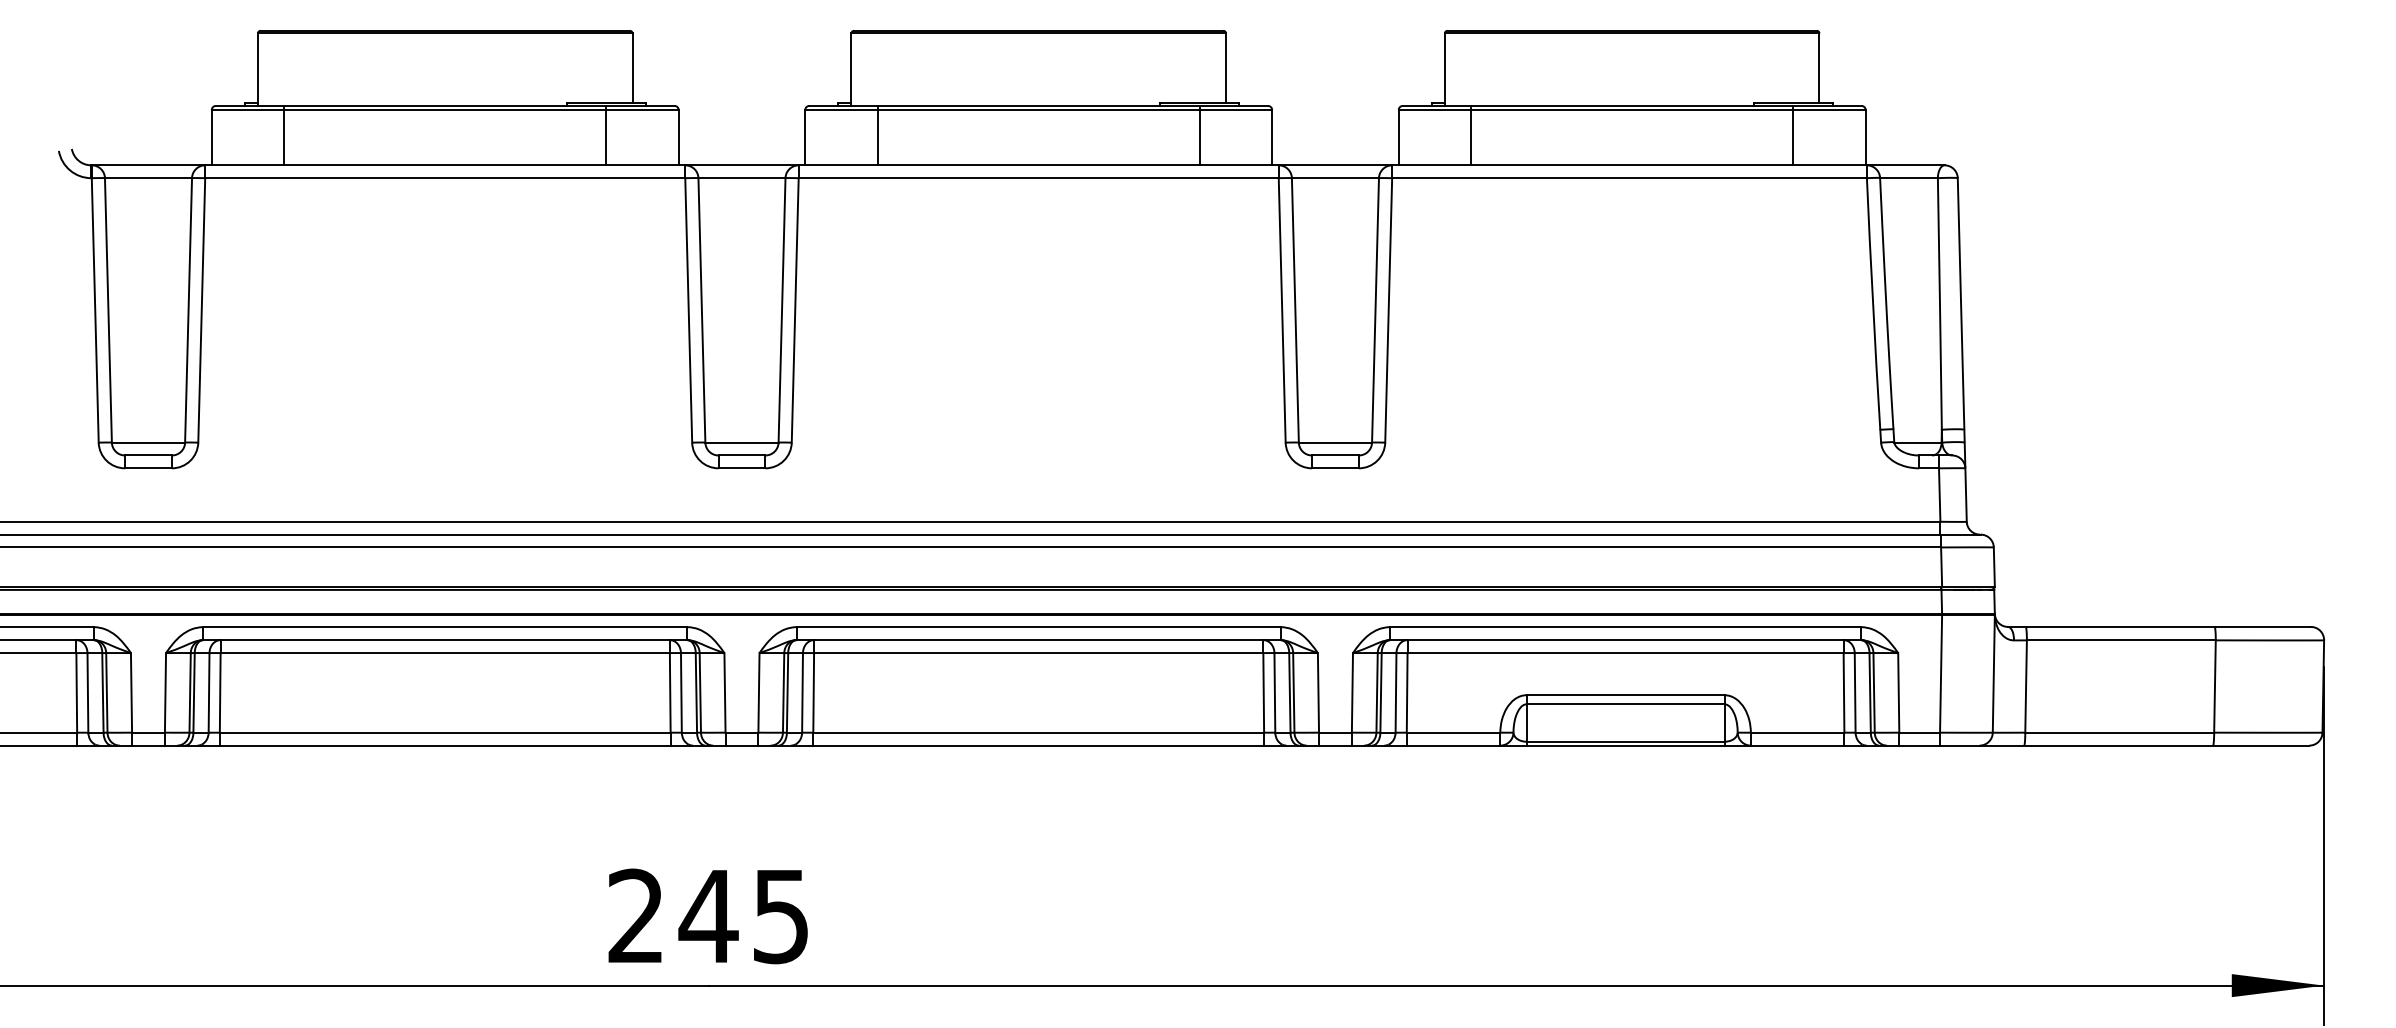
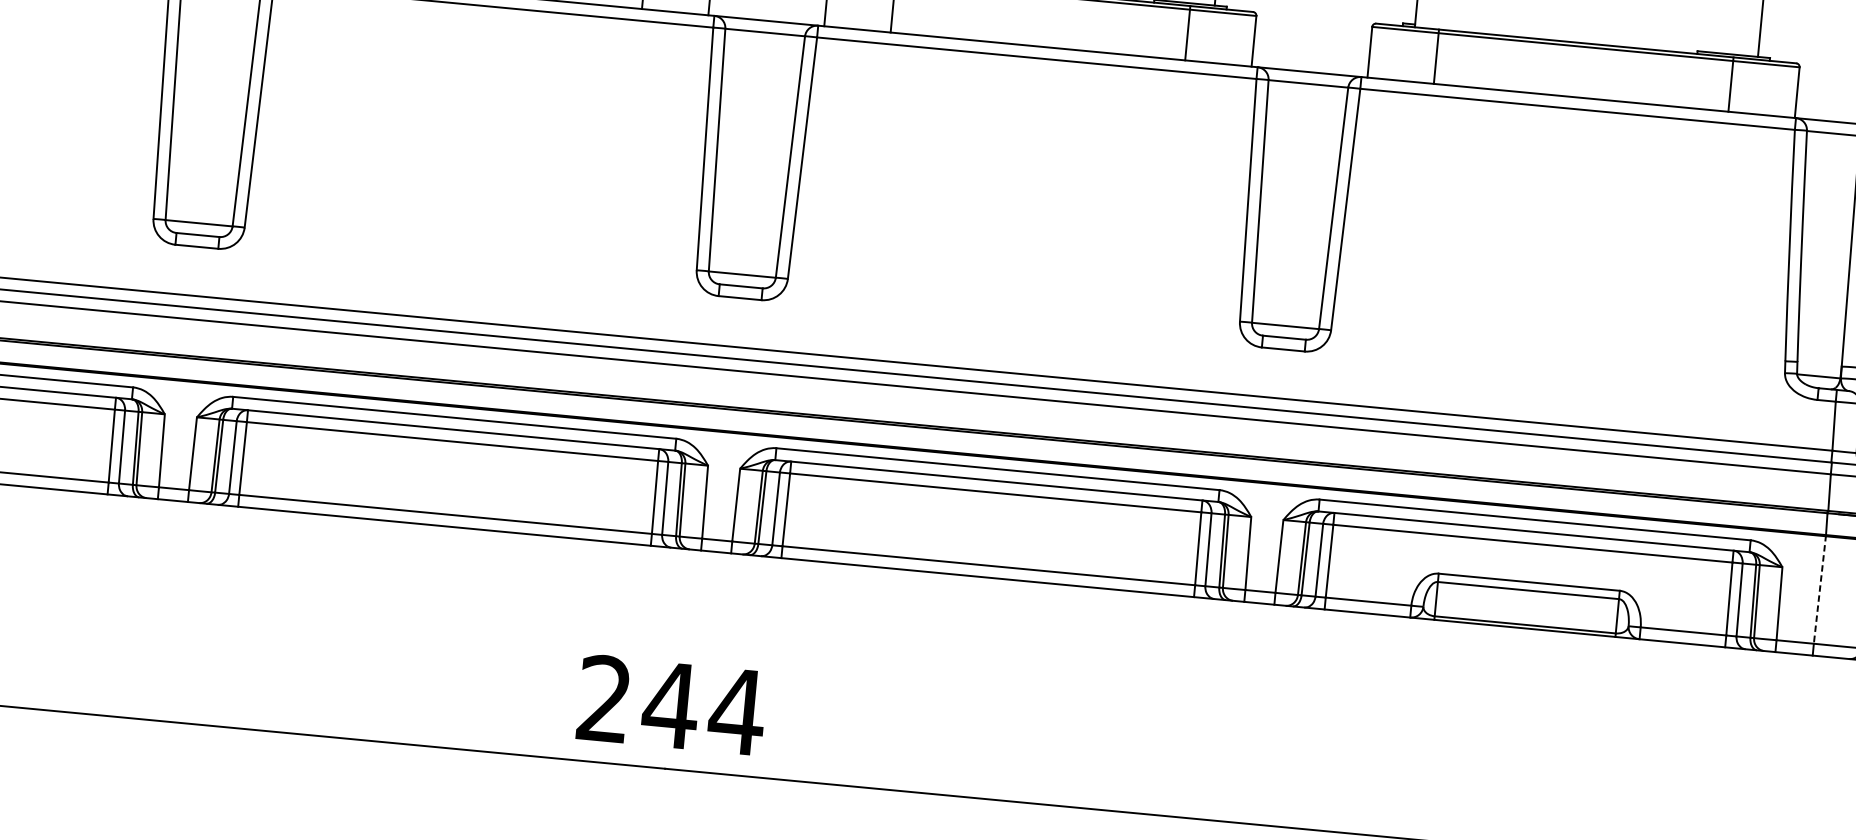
line: (1941, 673) -> (1820, 589), solid -> dashed
text: (780, 917) -> (736, 712), 245 -> 244

